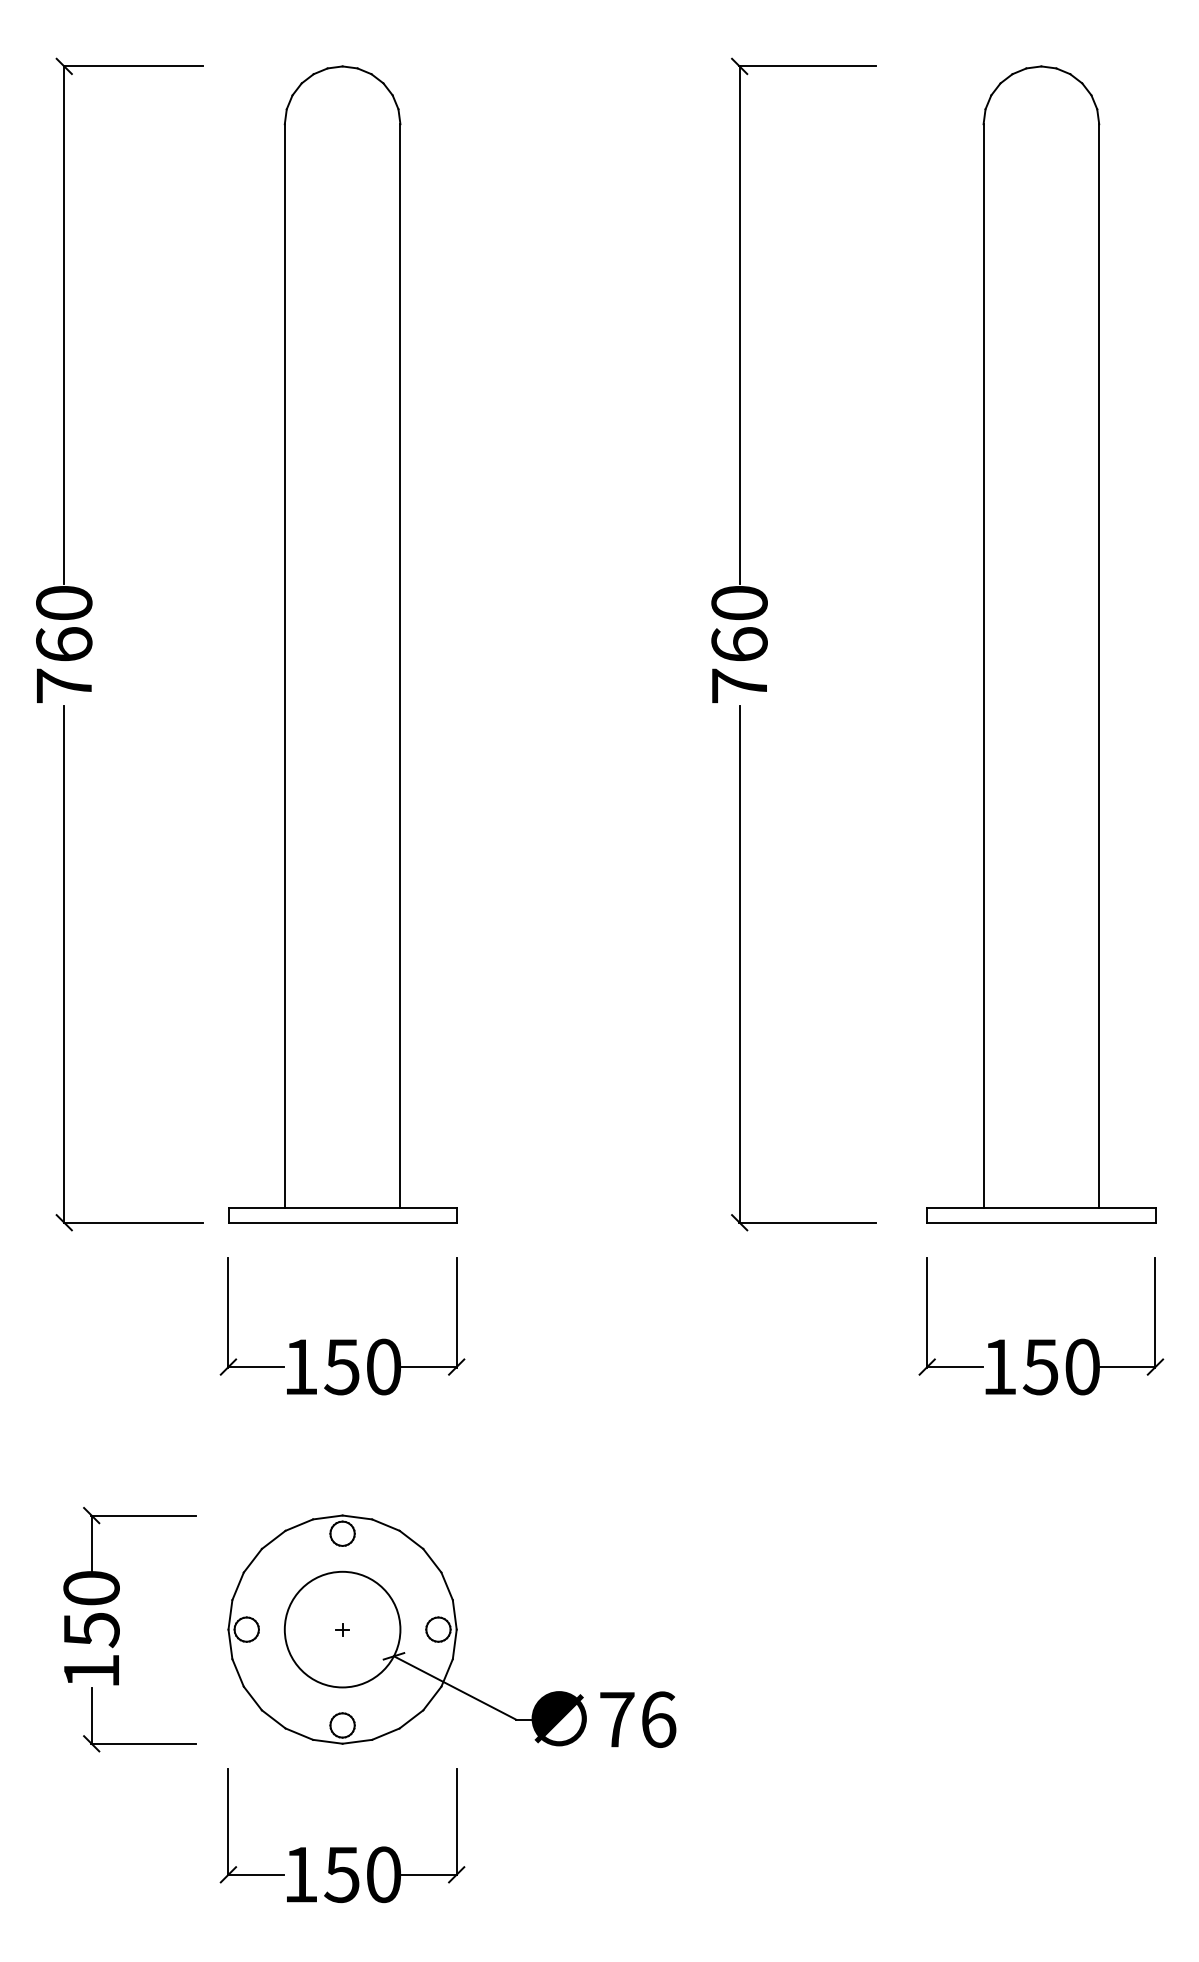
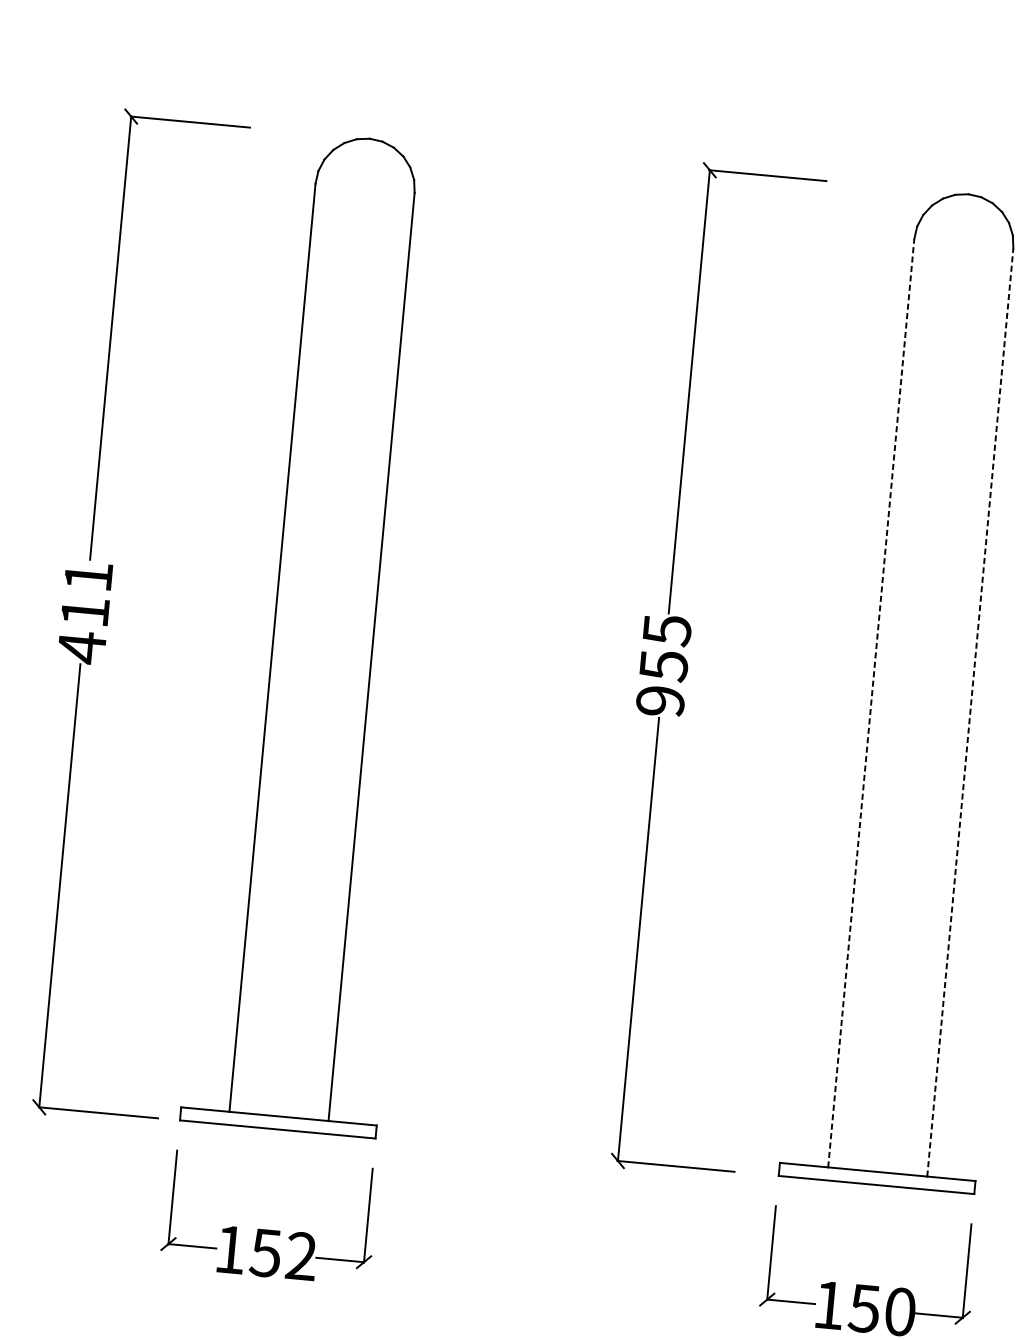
text: (739, 644) -> (663, 665), 760 -> 955
text: (64, 645) -> (85, 612), 760 -> 411
line: (983, 665) -> (871, 702), solid -> dashed
line: (1099, 665) -> (970, 712), solid -> dashed
text: (383, 1366) -> (301, 1255), 150 -> 152

